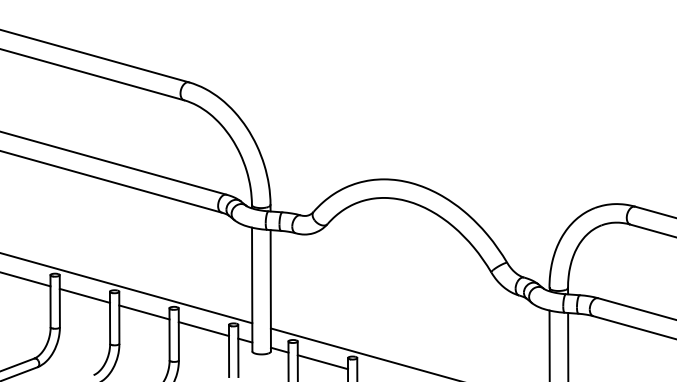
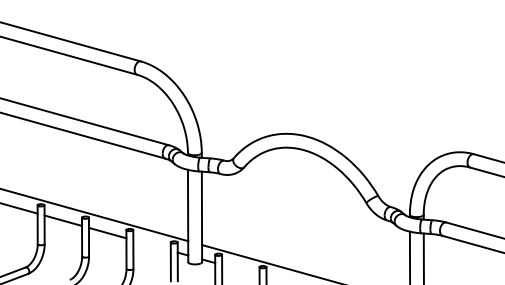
line: (203, 329) -> (151, 245), removed
line: (322, 362) -> (240, 270), removed

